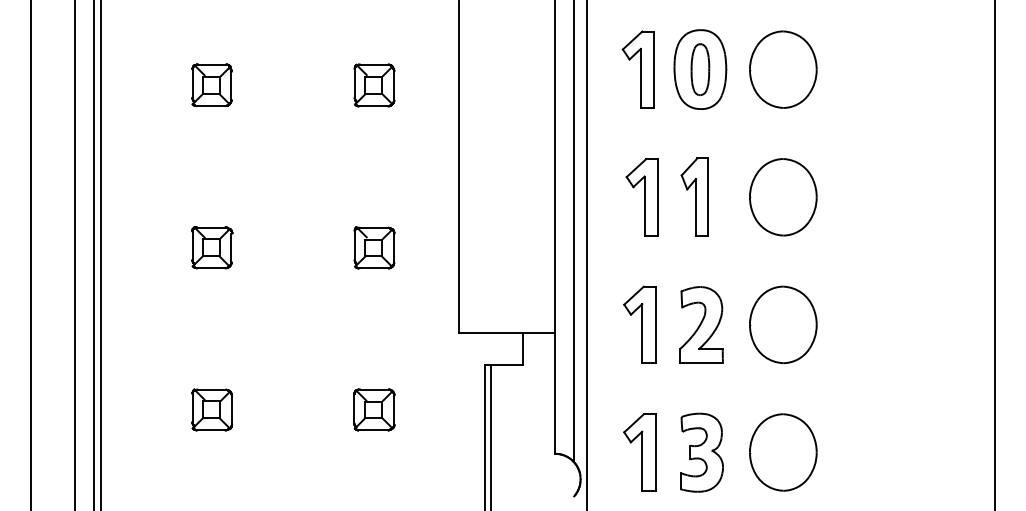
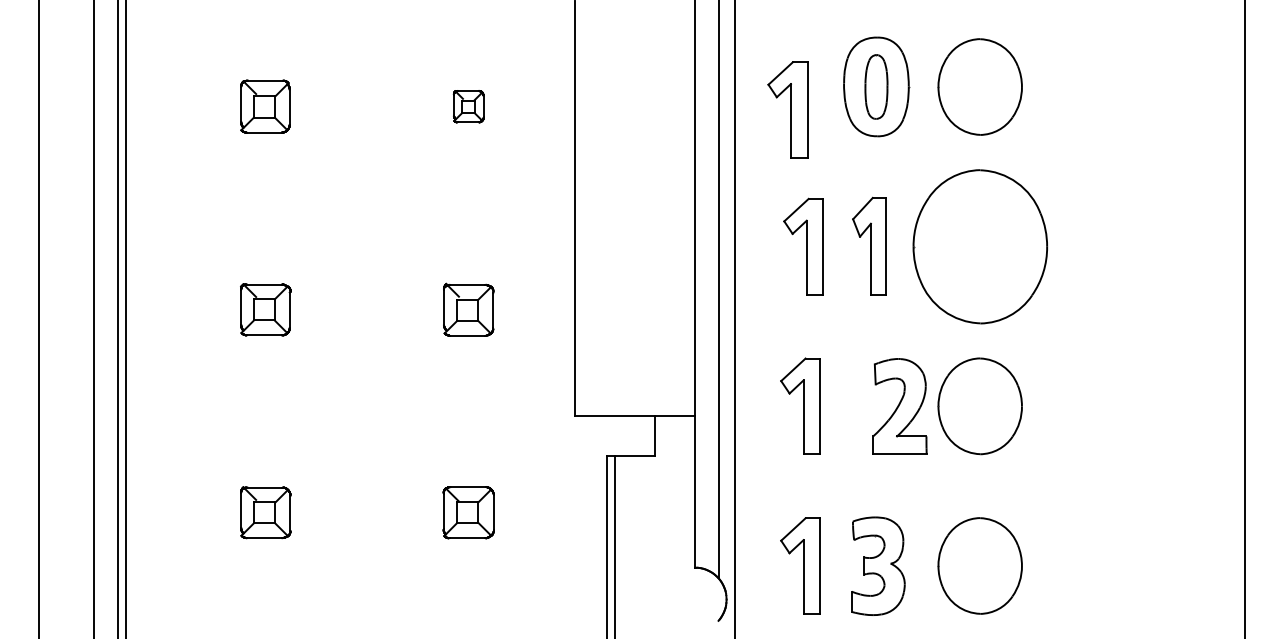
part: (638, 69) -> (787, 109), moved
part: (374, 85) -> (468, 106), size x0.6
part: (782, 197) -> (979, 246), size x1.6
part: (701, 325) -> (899, 406), moved

